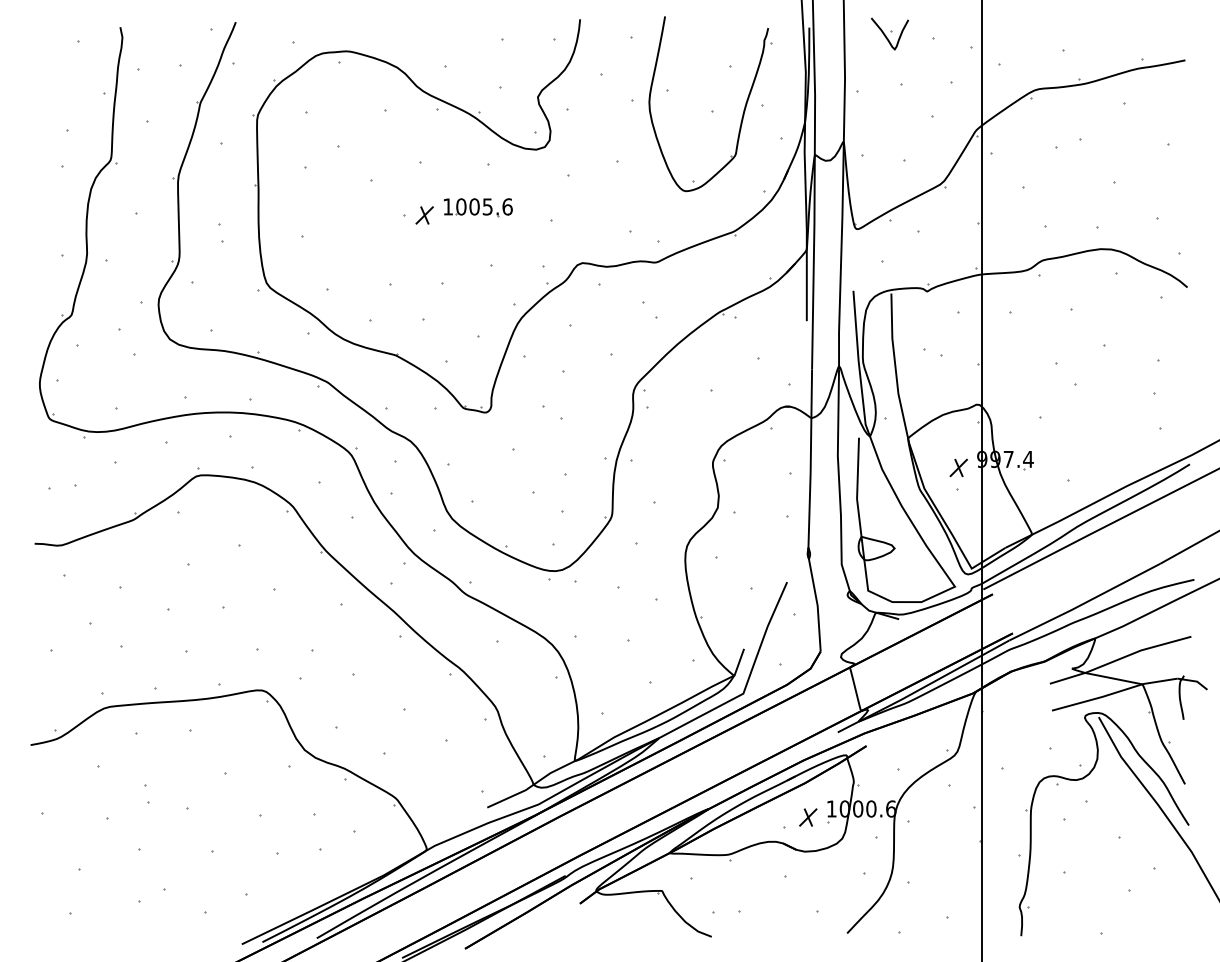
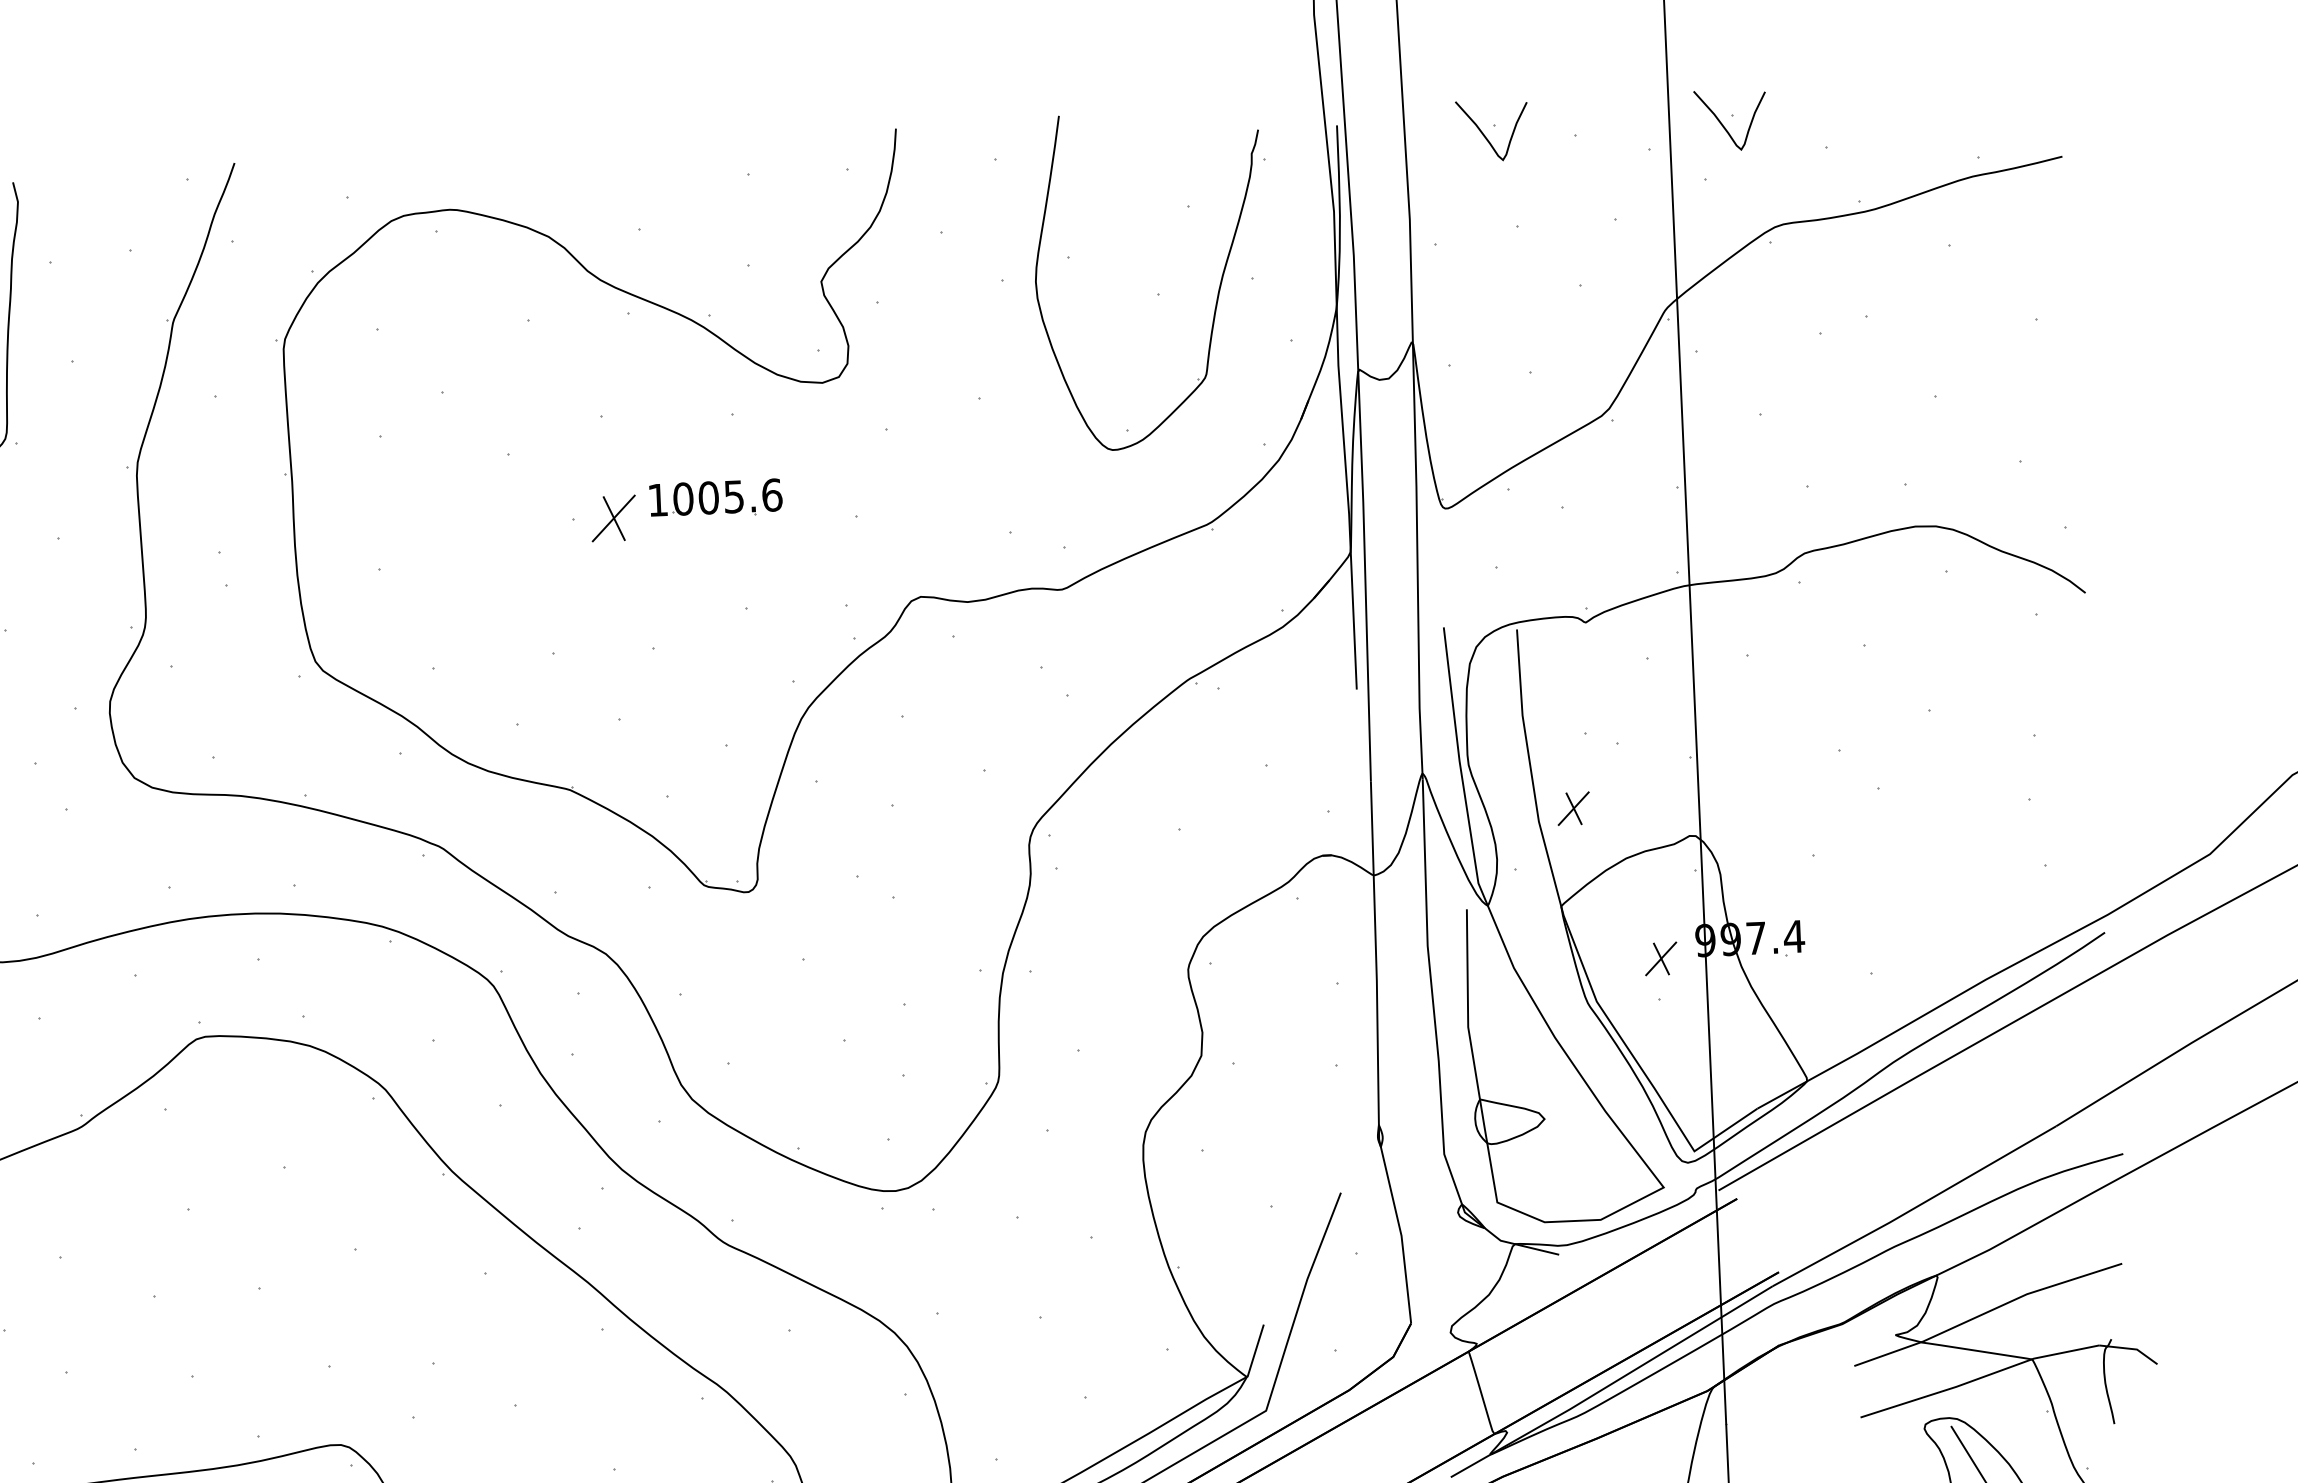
part: (1014, 33) -> (1731, 119), added
part: (424, 215) -> (613, 518), size x1.4
part: (916, 387) -> (1573, 807), added

